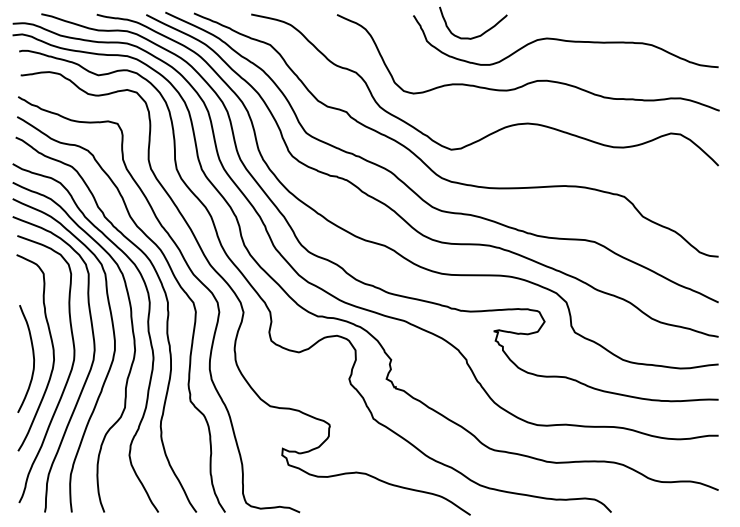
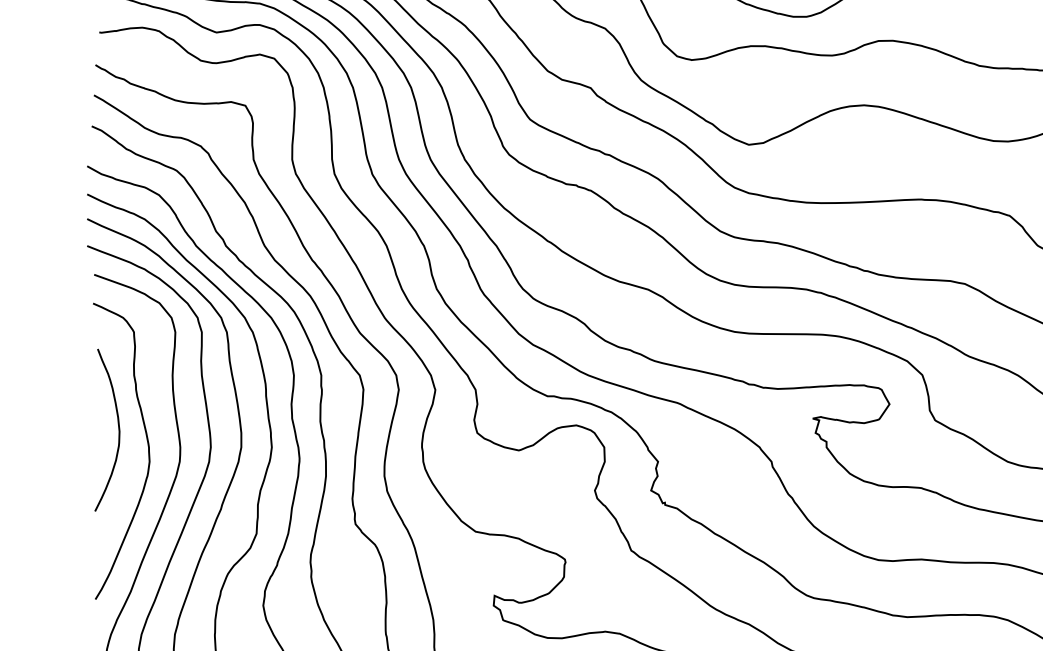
curve: (32, 356) -> (117, 426), moved

